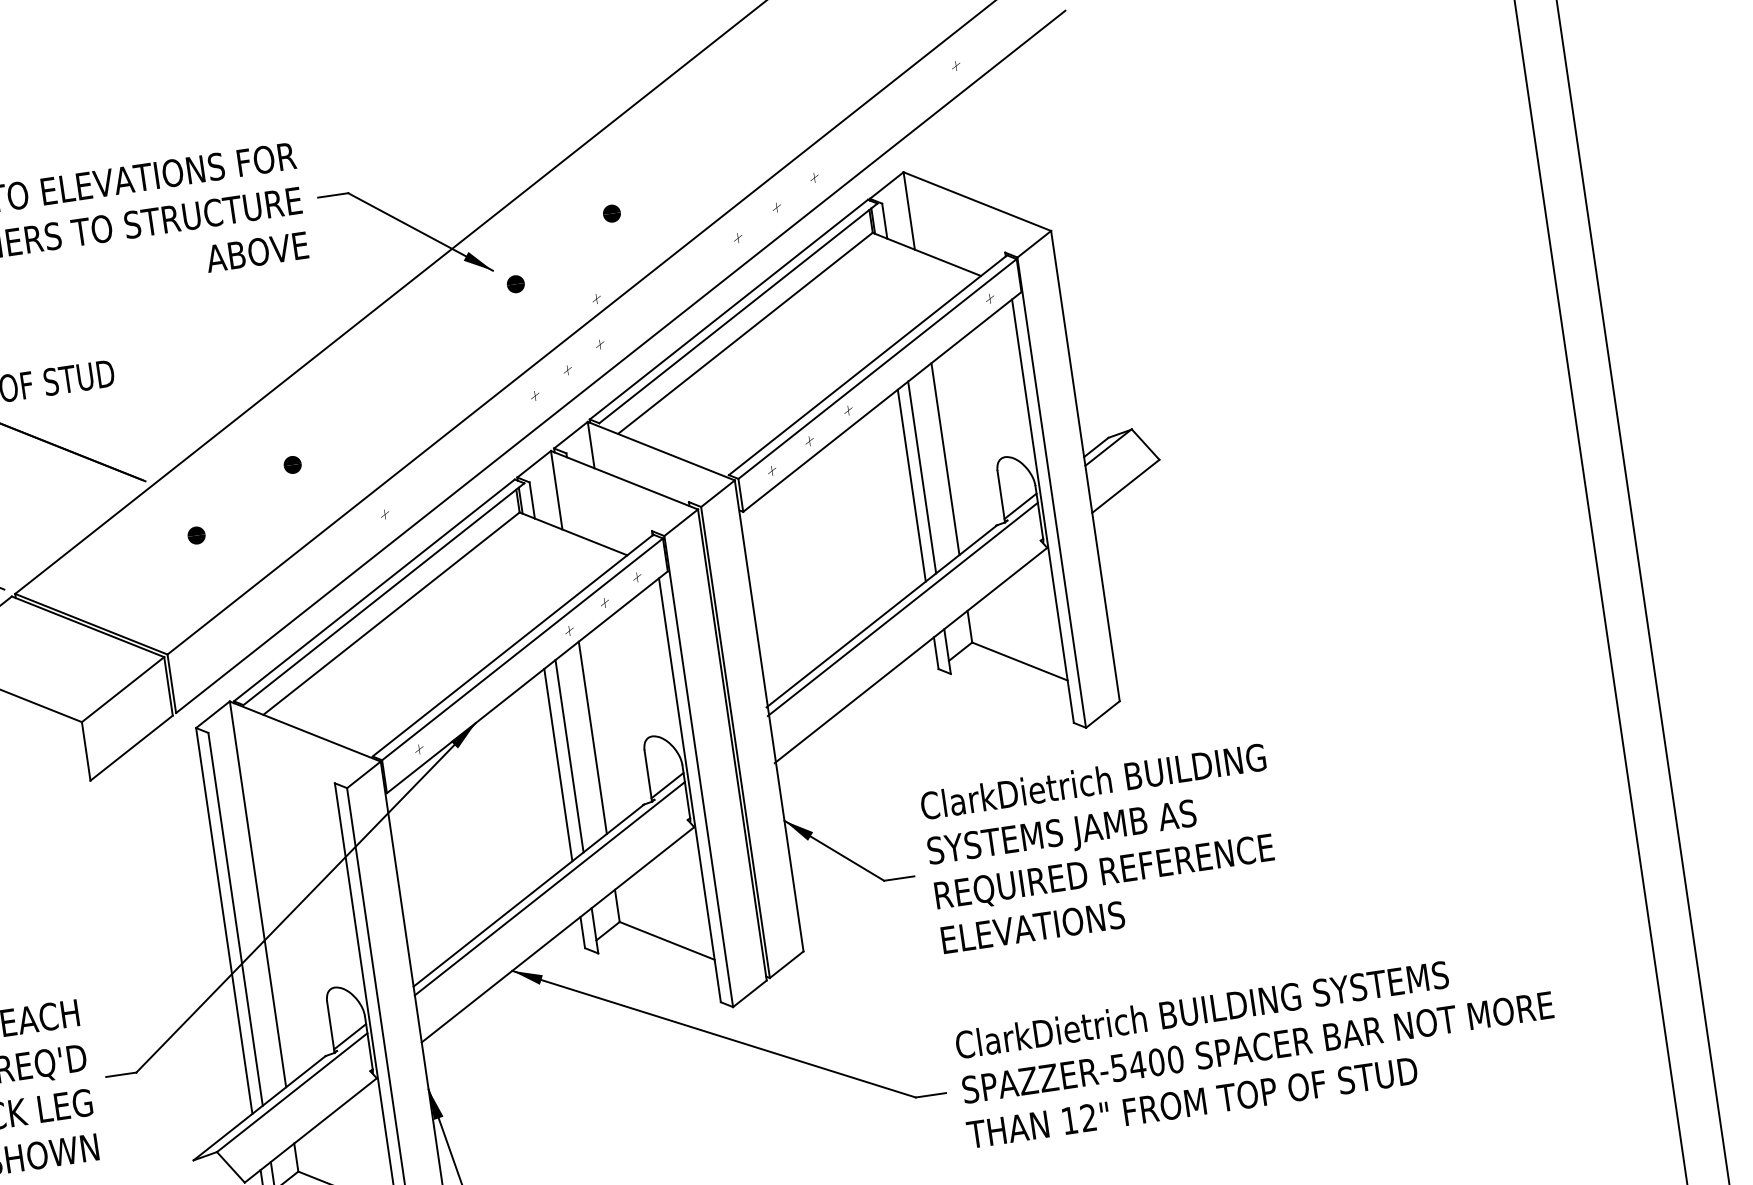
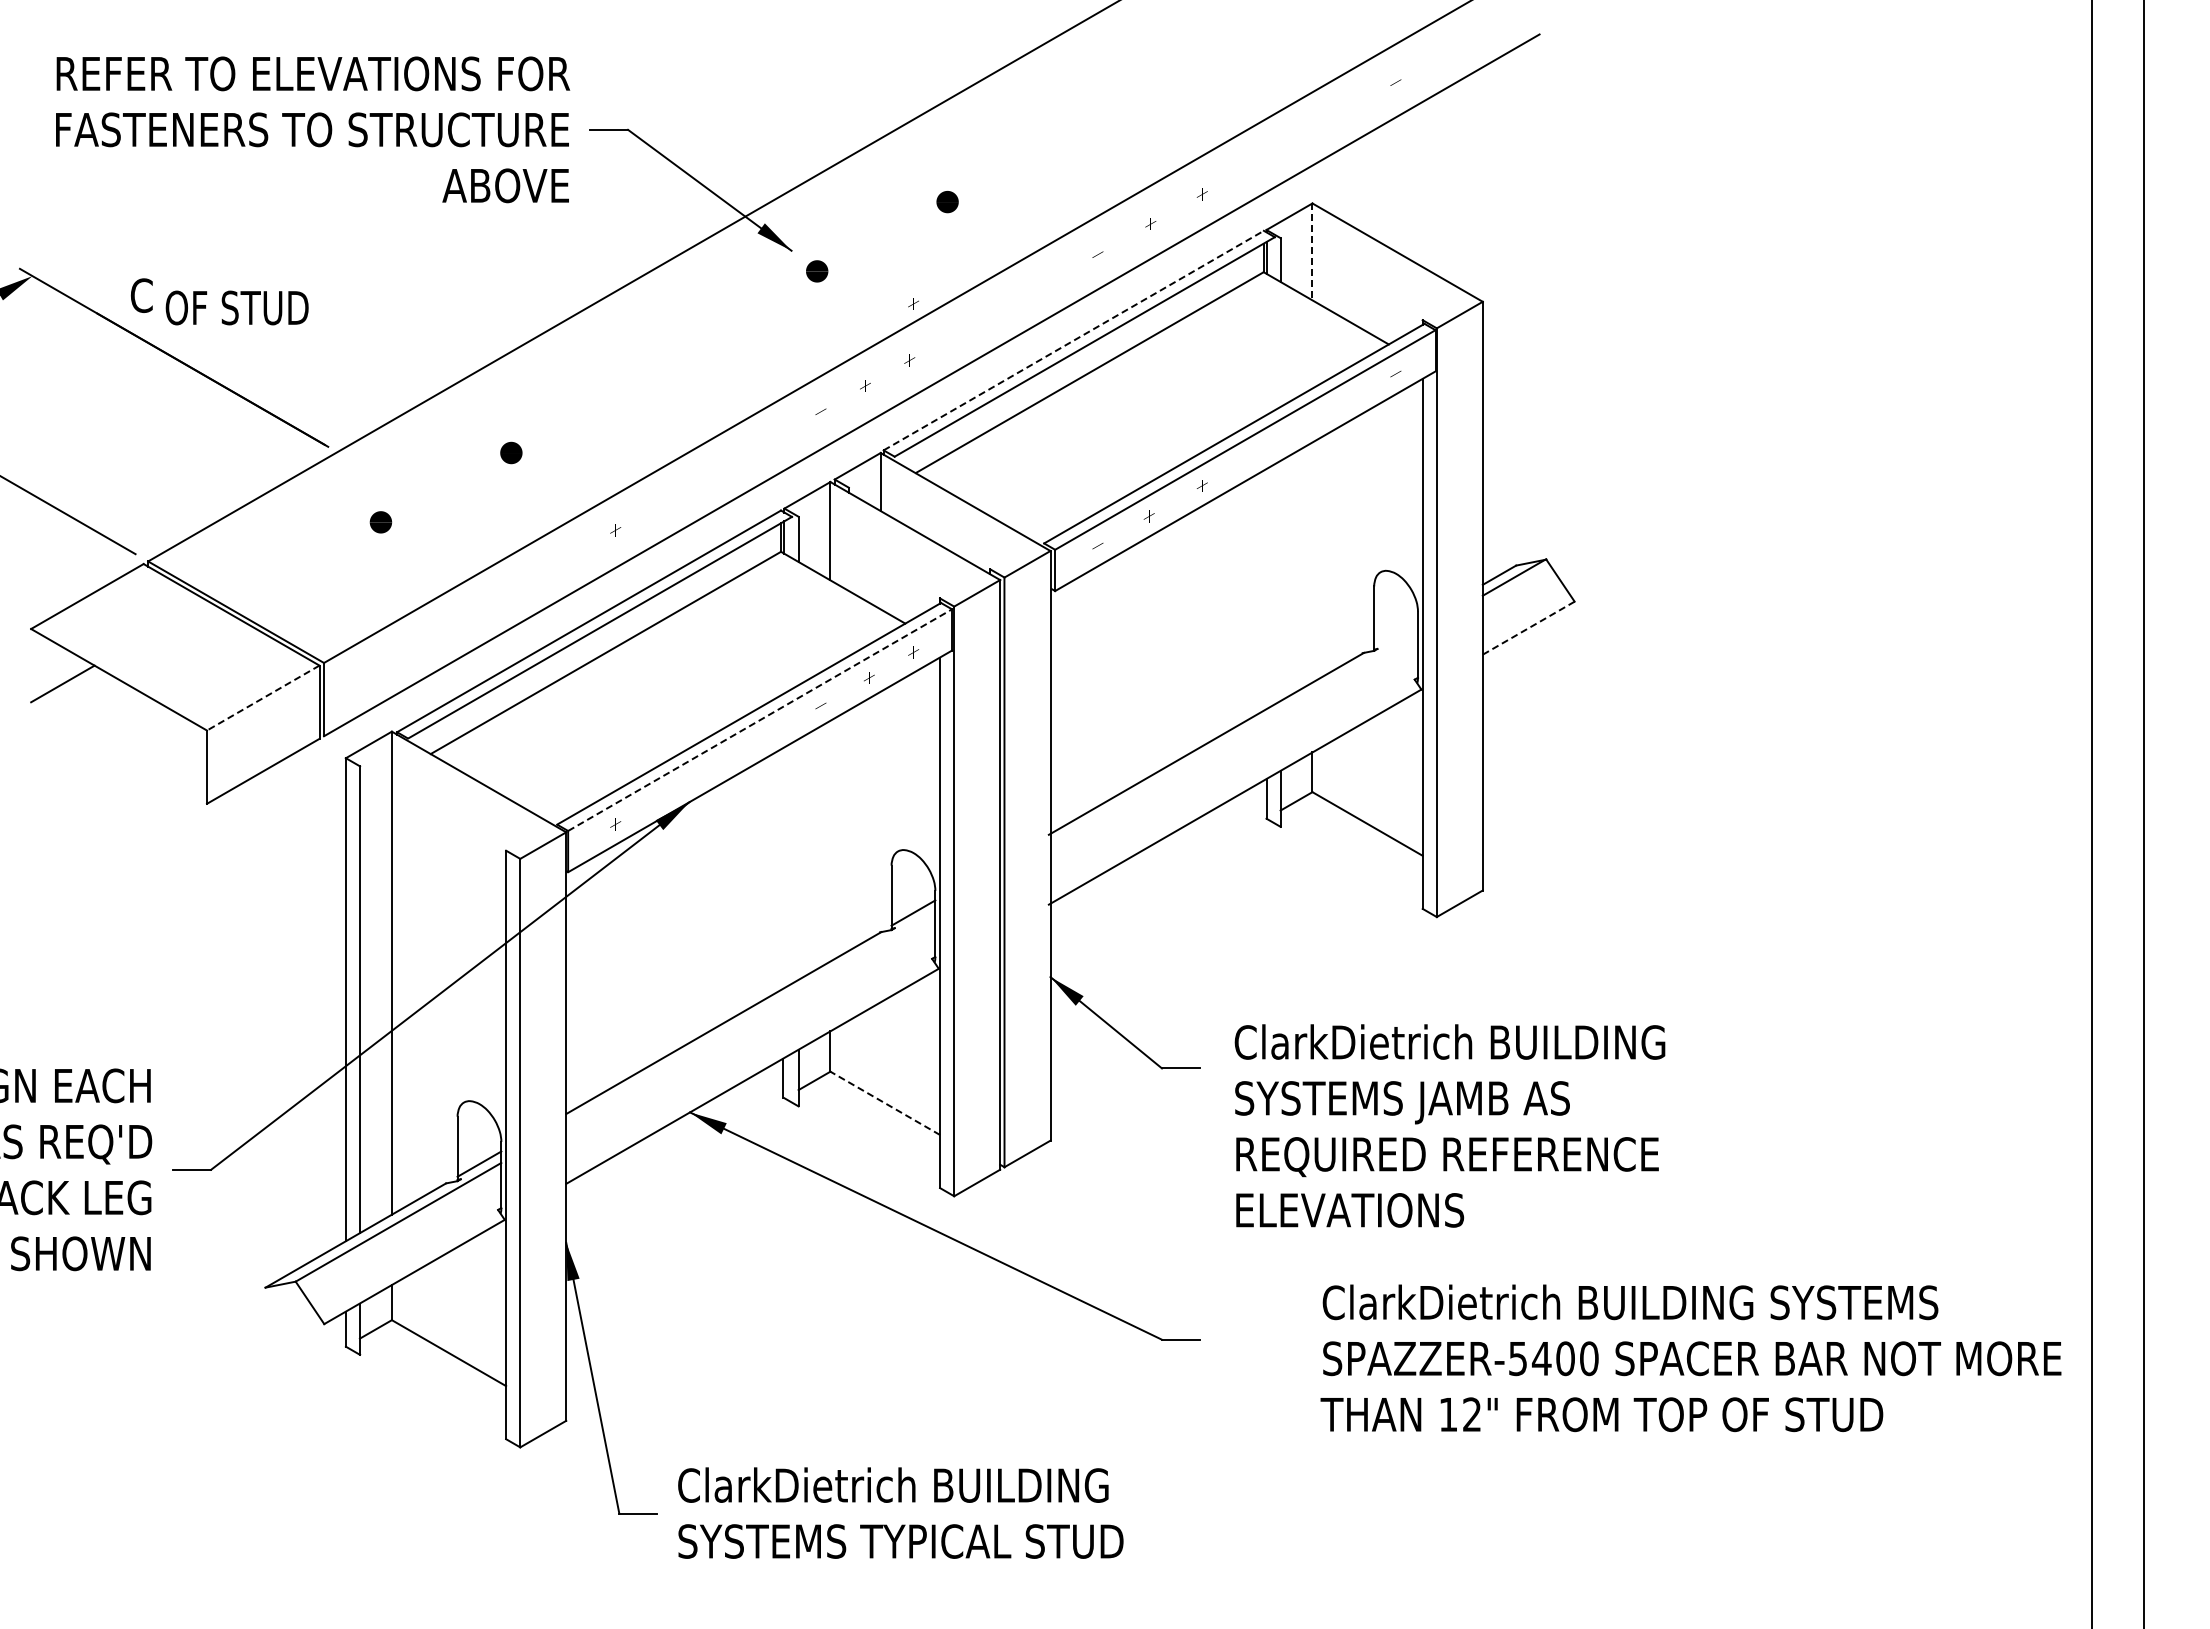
line: (909, 211) -> (1312, 252), solid -> dashed
line: (728, 309) -> (1073, 340), solid -> dashed
line: (945, 459) -> (1312, 562), removed
line: (921, 477) -> (1280, 580), removed
line: (911, 485) -> (1266, 589), removed
line: (1125, 486) -> (1528, 628), solid -> dashed
line: (1020, 506) -> (1395, 633), removed
line: (902, 608) -> (1232, 738), removed
line: (522, 649) -> (760, 720), solid -> dashed
line: (123, 689) -> (263, 698), solid -> dashed
line: (592, 737) -> (830, 840), removed
line: (569, 756) -> (798, 859), removed
line: (558, 765) -> (783, 868), removed
text: (1102, 848) -> (1449, 1125), moved
line: (549, 888) -> (750, 1017), removed
line: (666, 941) -> (884, 1103), solid -> dashed
text: (1256, 1047) -> (1690, 1358), moved

